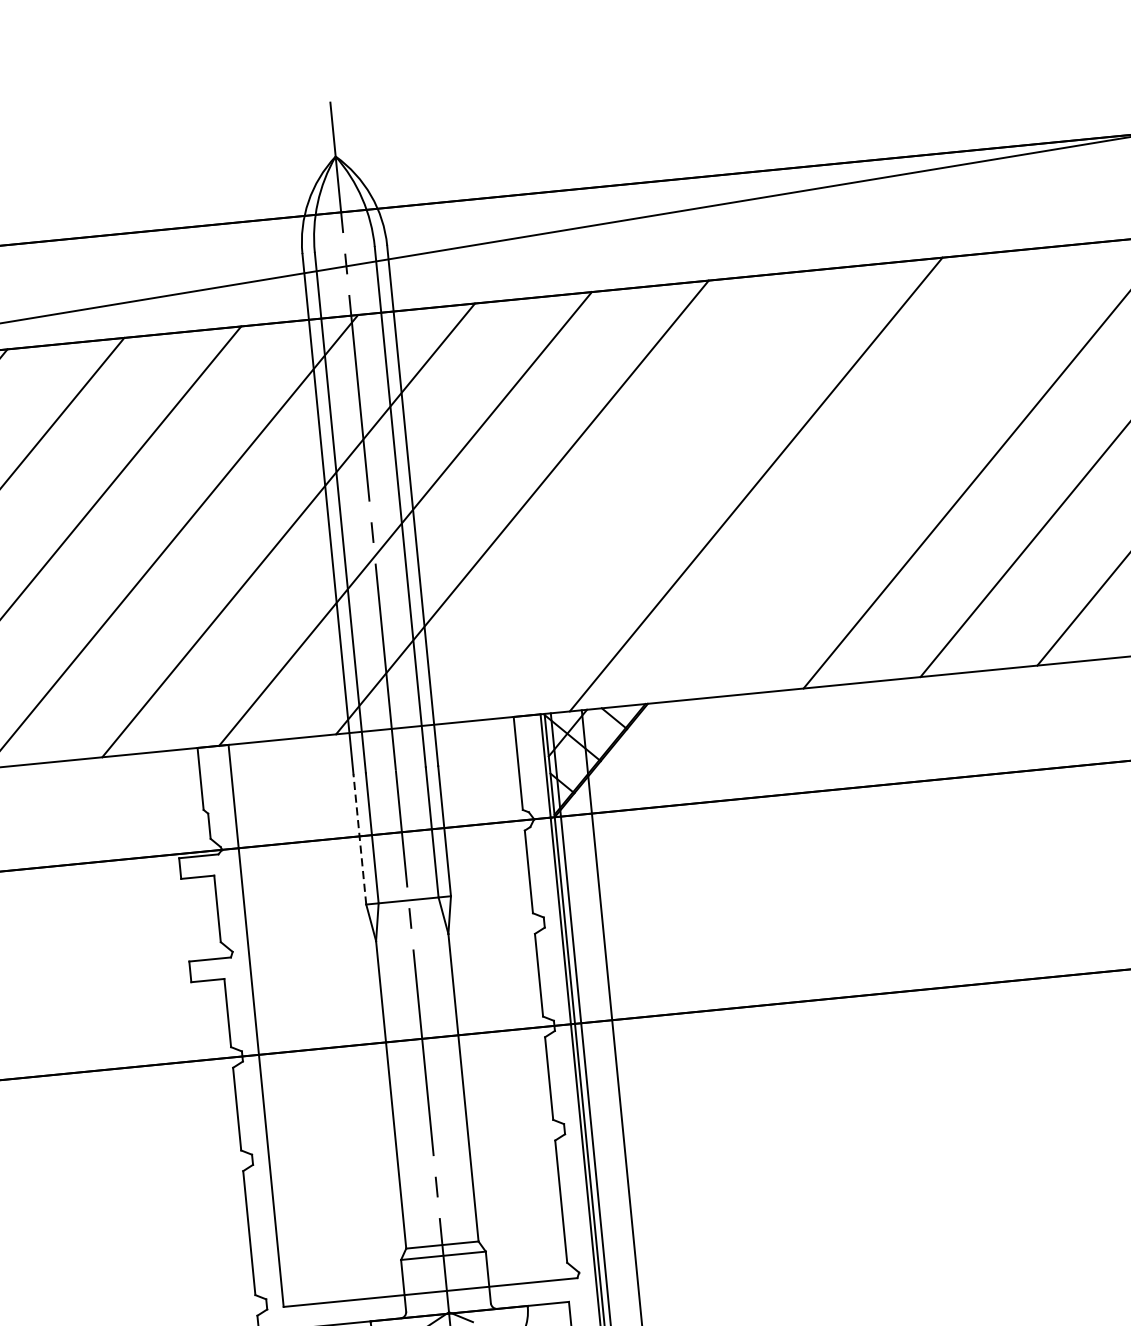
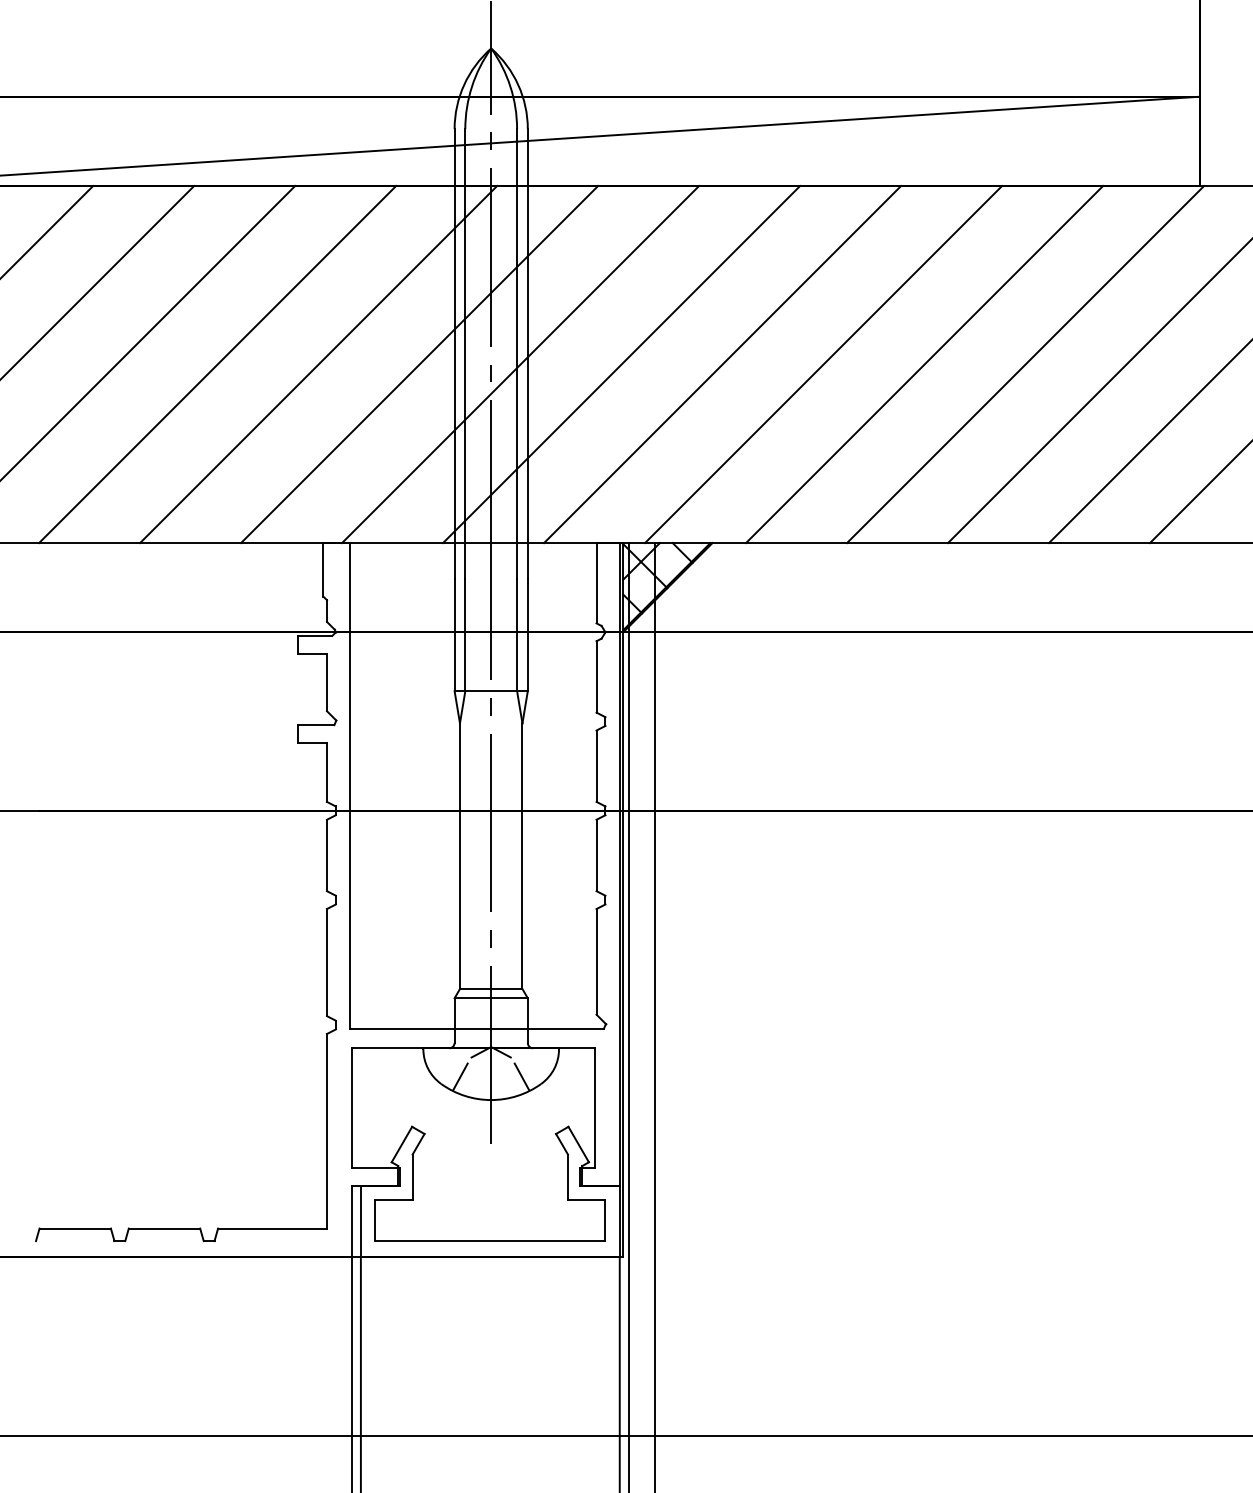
line: (873, 473) -> (924, 364), added
line: (639, 496) -> (722, 364), added
line: (359, 838) -> (454, 634), dashed -> solid

